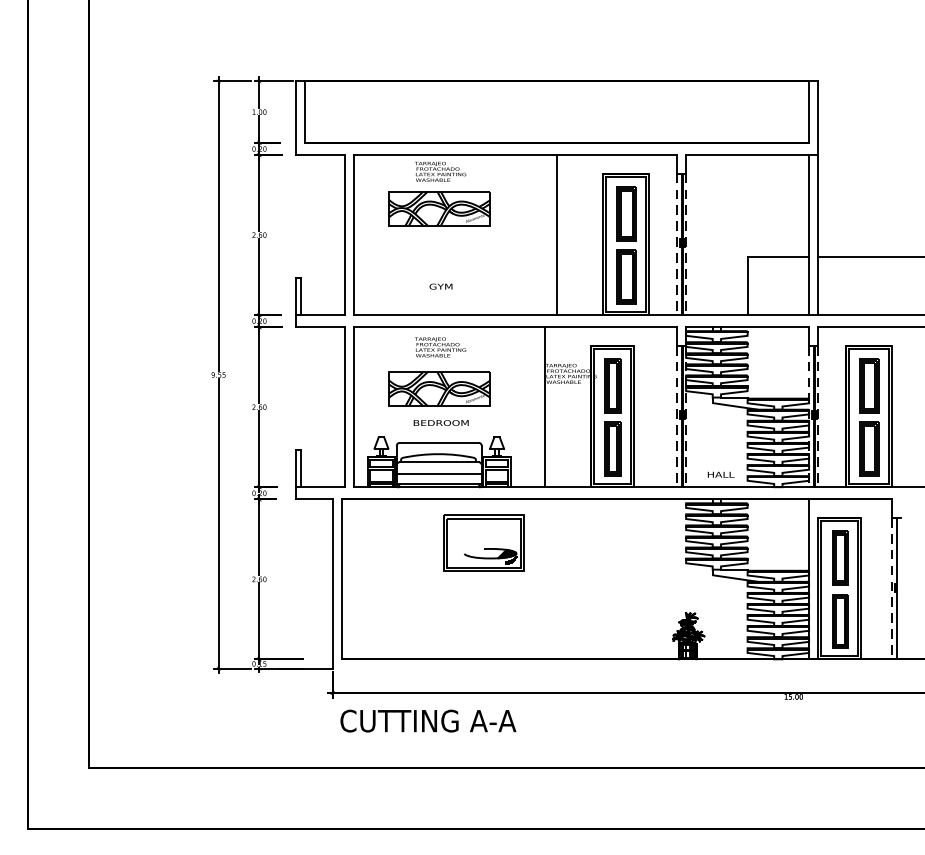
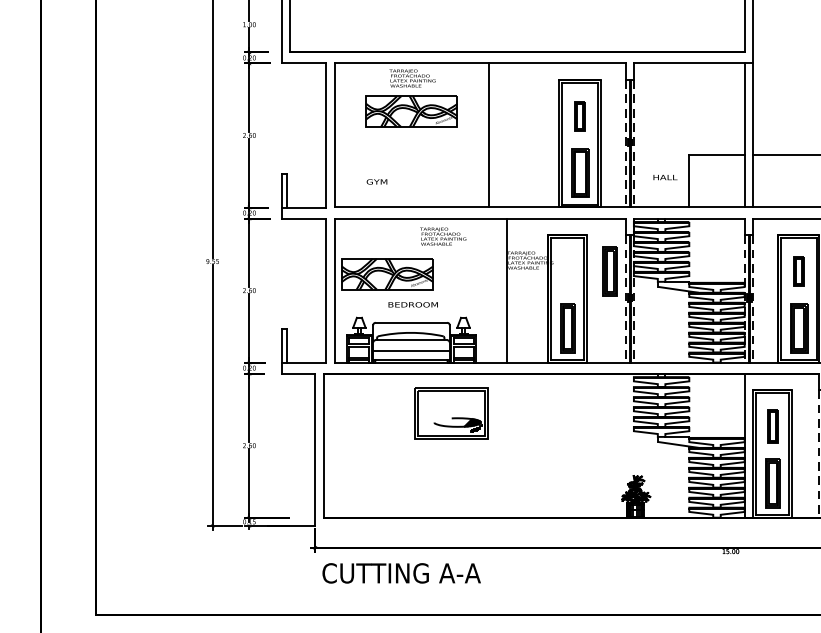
part: (626, 213) -> (580, 116), size x0.6
line: (557, 235) -> (489, 135), moved
text: (440, 286) -> (376, 181), moved
text: (440, 347) -> (443, 236), moved
part: (612, 385) -> (609, 270), moved
part: (869, 385) -> (799, 270), size x0.6
part: (439, 388) -> (387, 273), moved
text: (720, 474) -> (664, 177), moved
part: (840, 557) -> (772, 425), size x0.7

